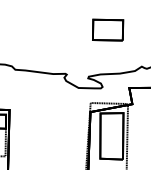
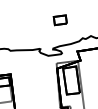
part: (108, 30) -> (60, 20), size x0.7

